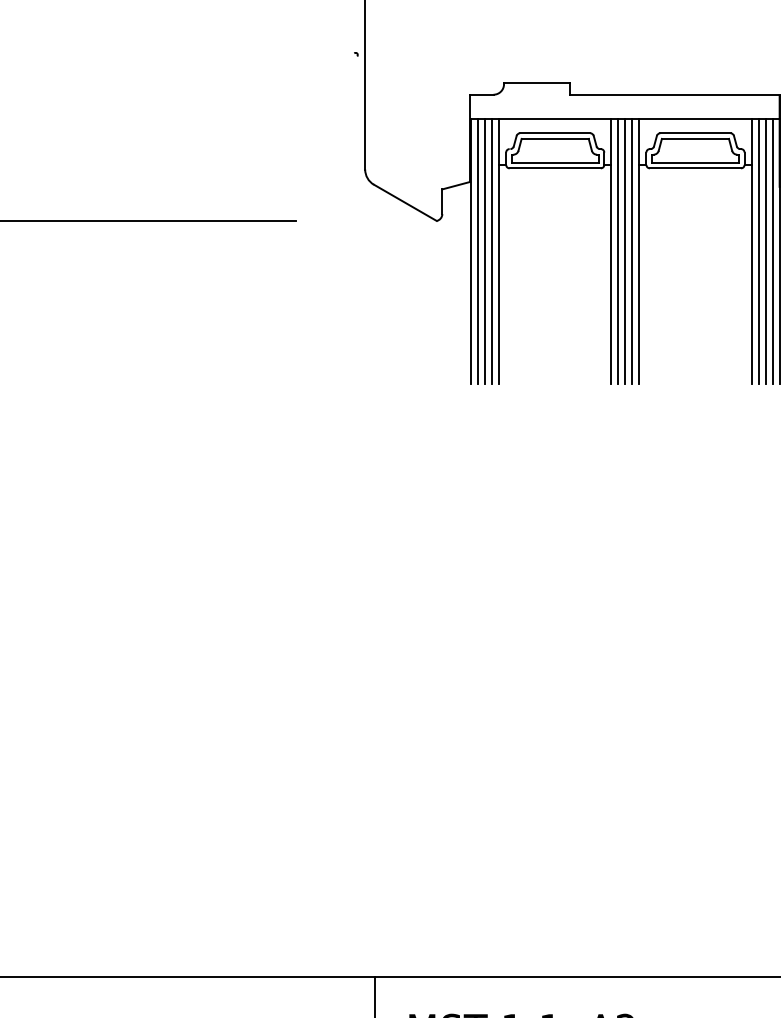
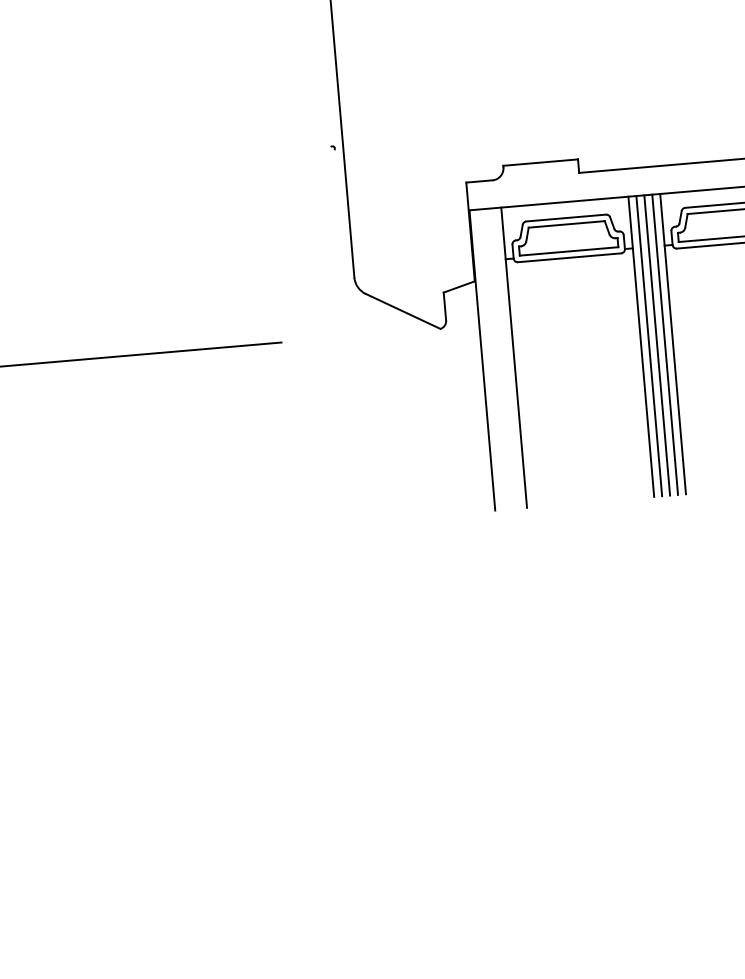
line: (478, 251) -> (490, 359), removed
line: (485, 251) -> (498, 358), removed
line: (492, 251) -> (506, 358), removed

